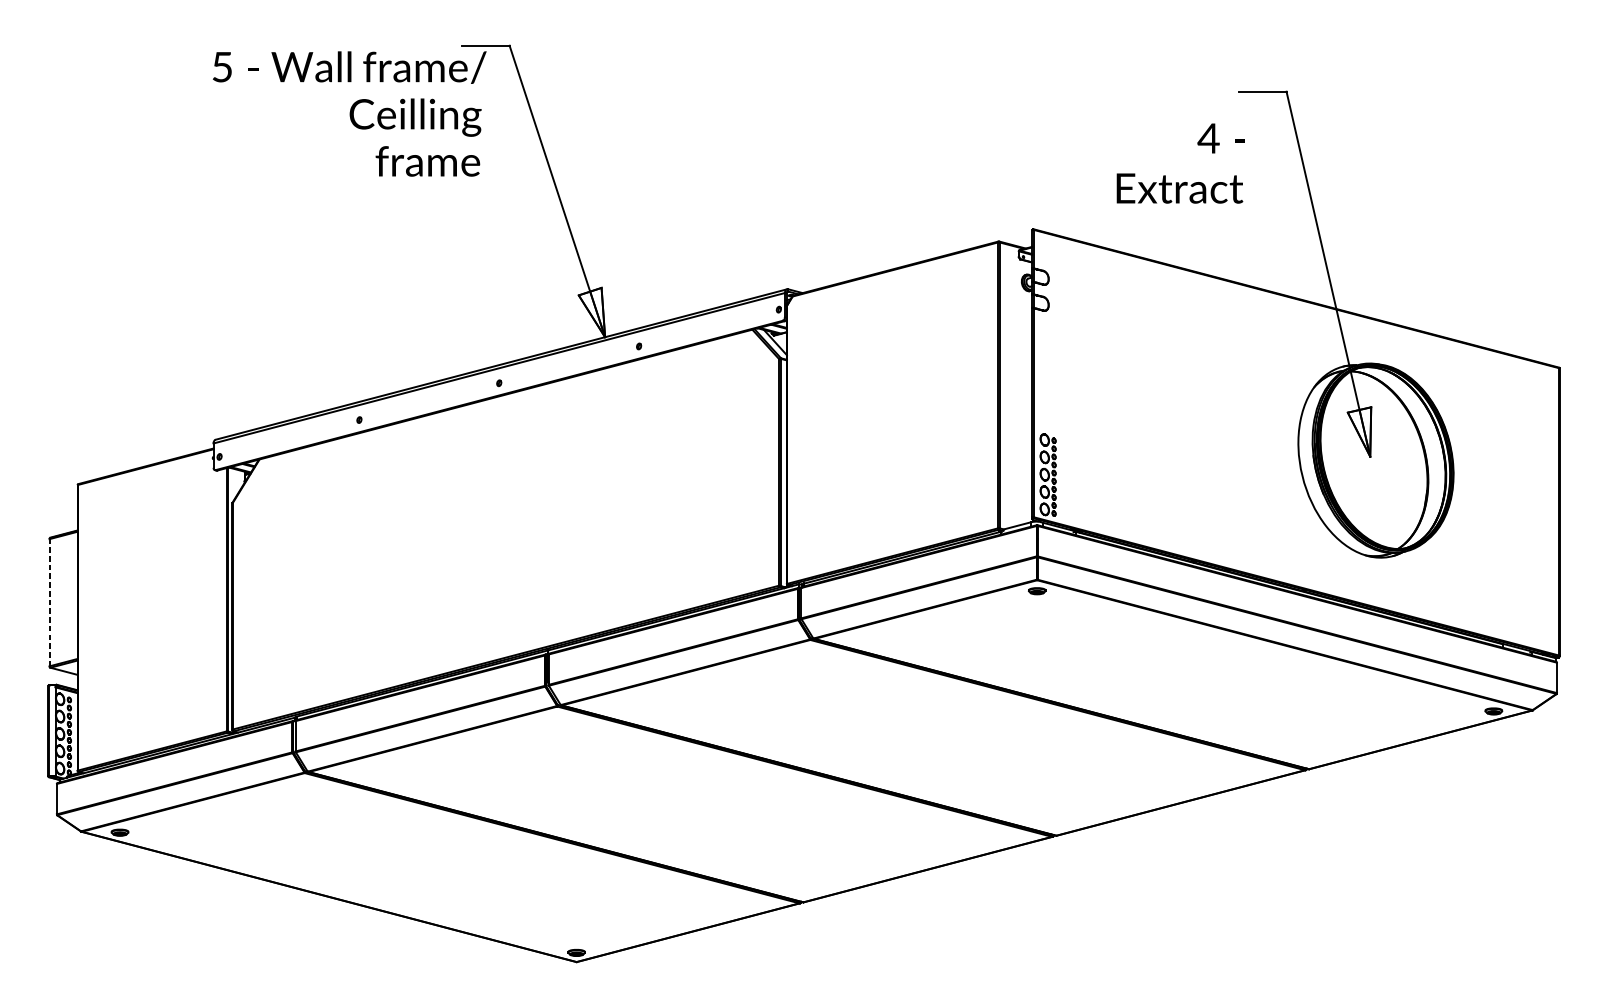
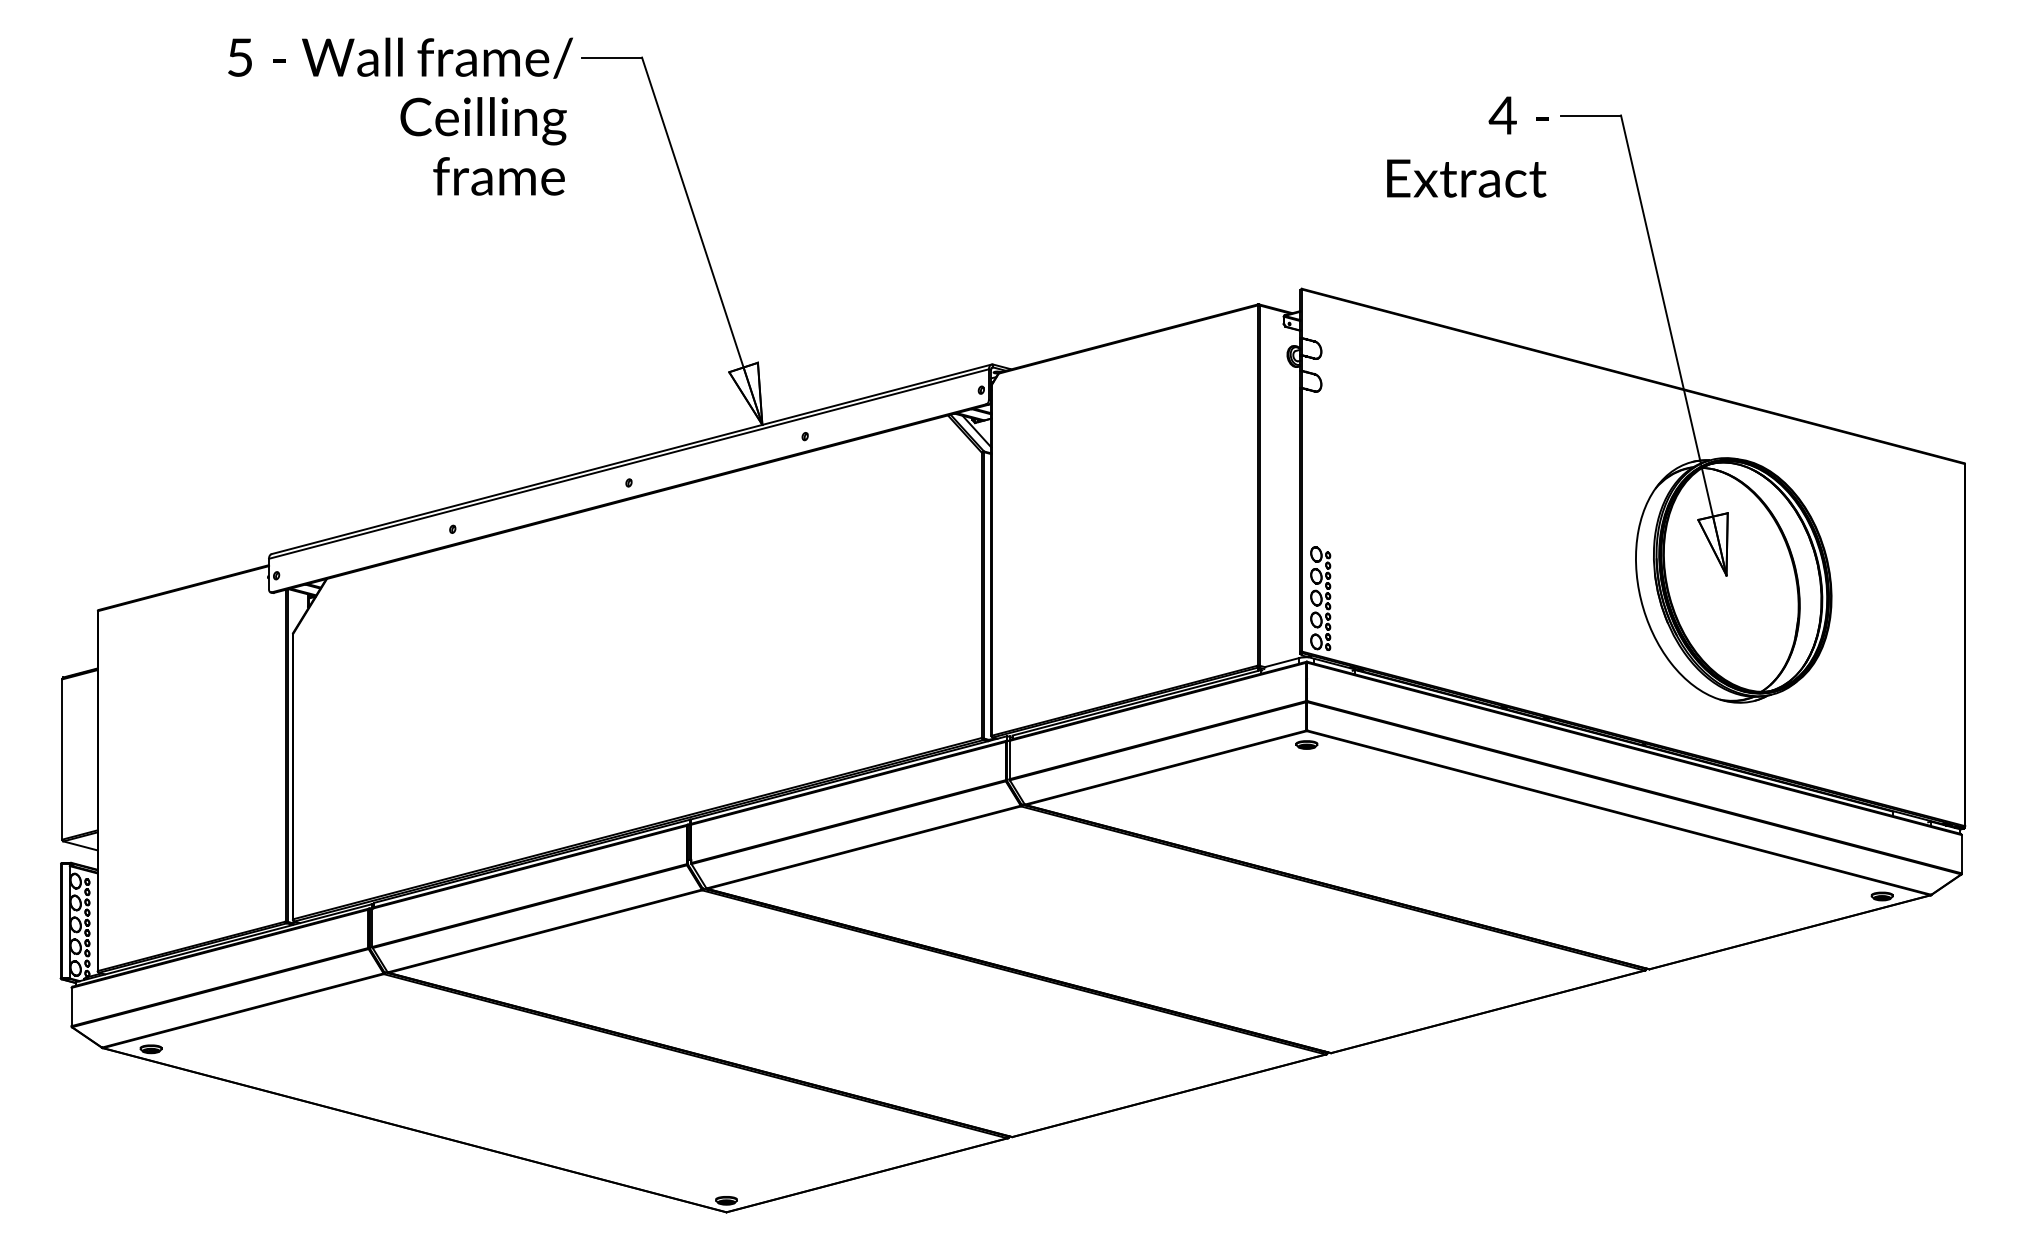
text: (349, 113) -> (400, 116), moved
text: (1180, 163) -> (1467, 146), moved
line: (49, 602) -> (62, 759), dashed -> solid

